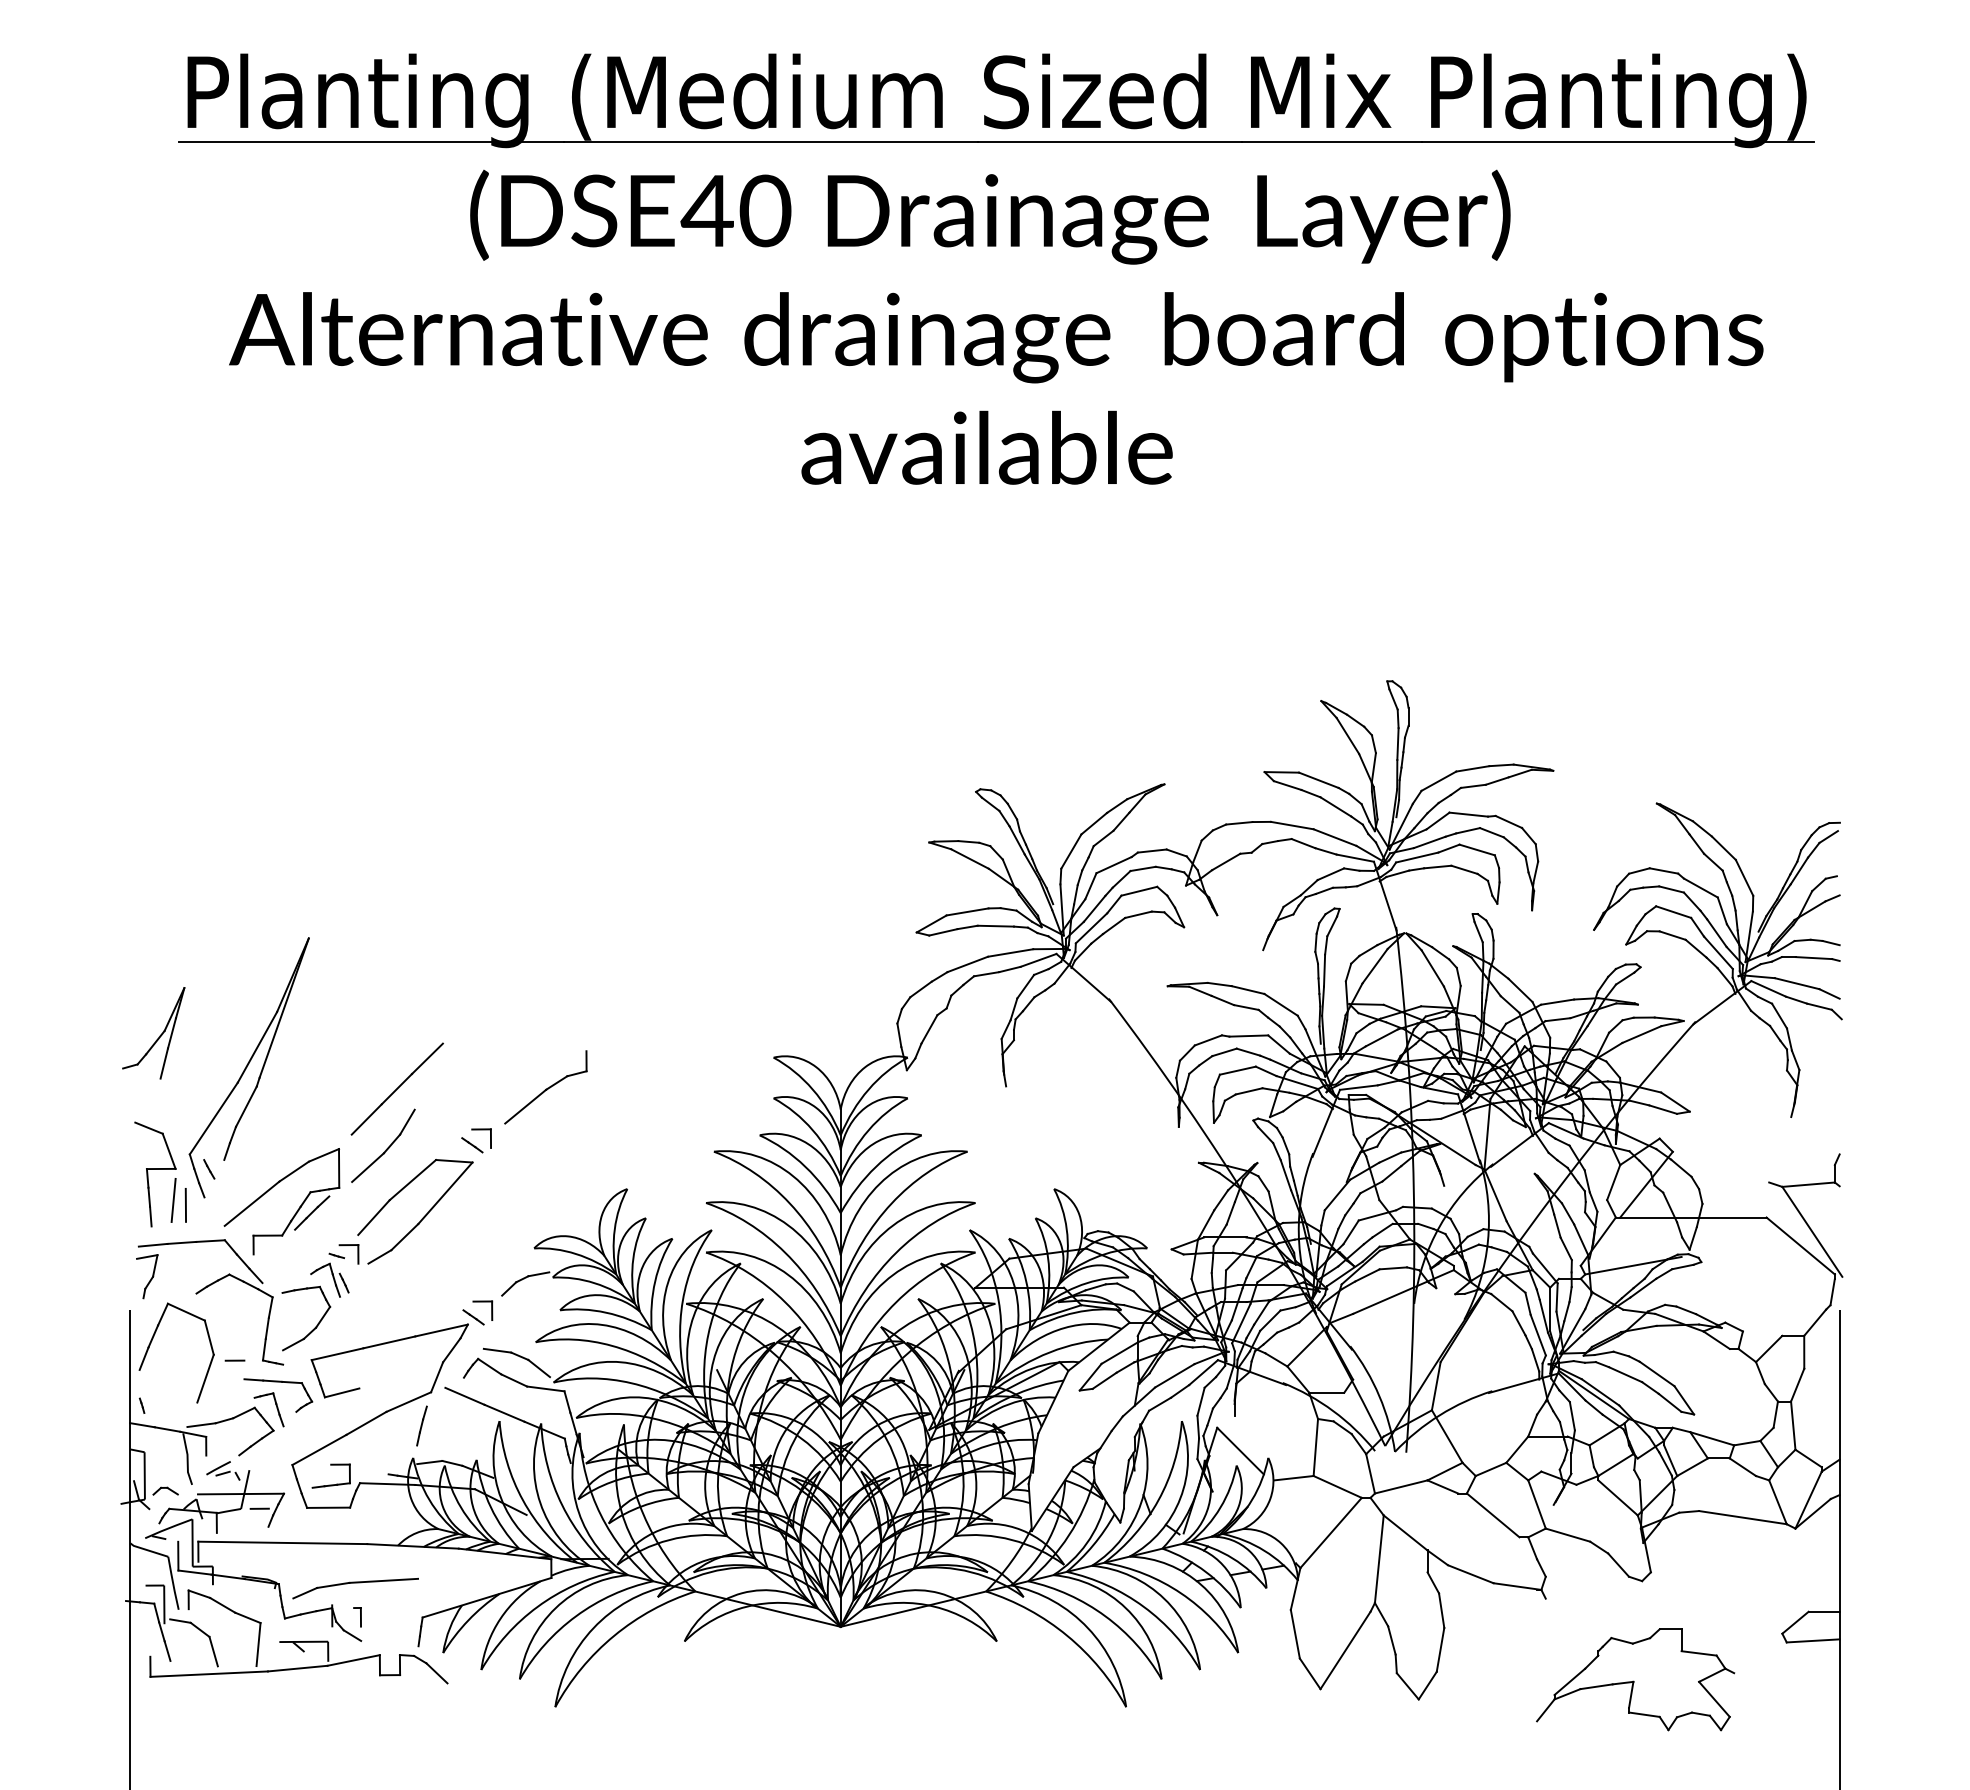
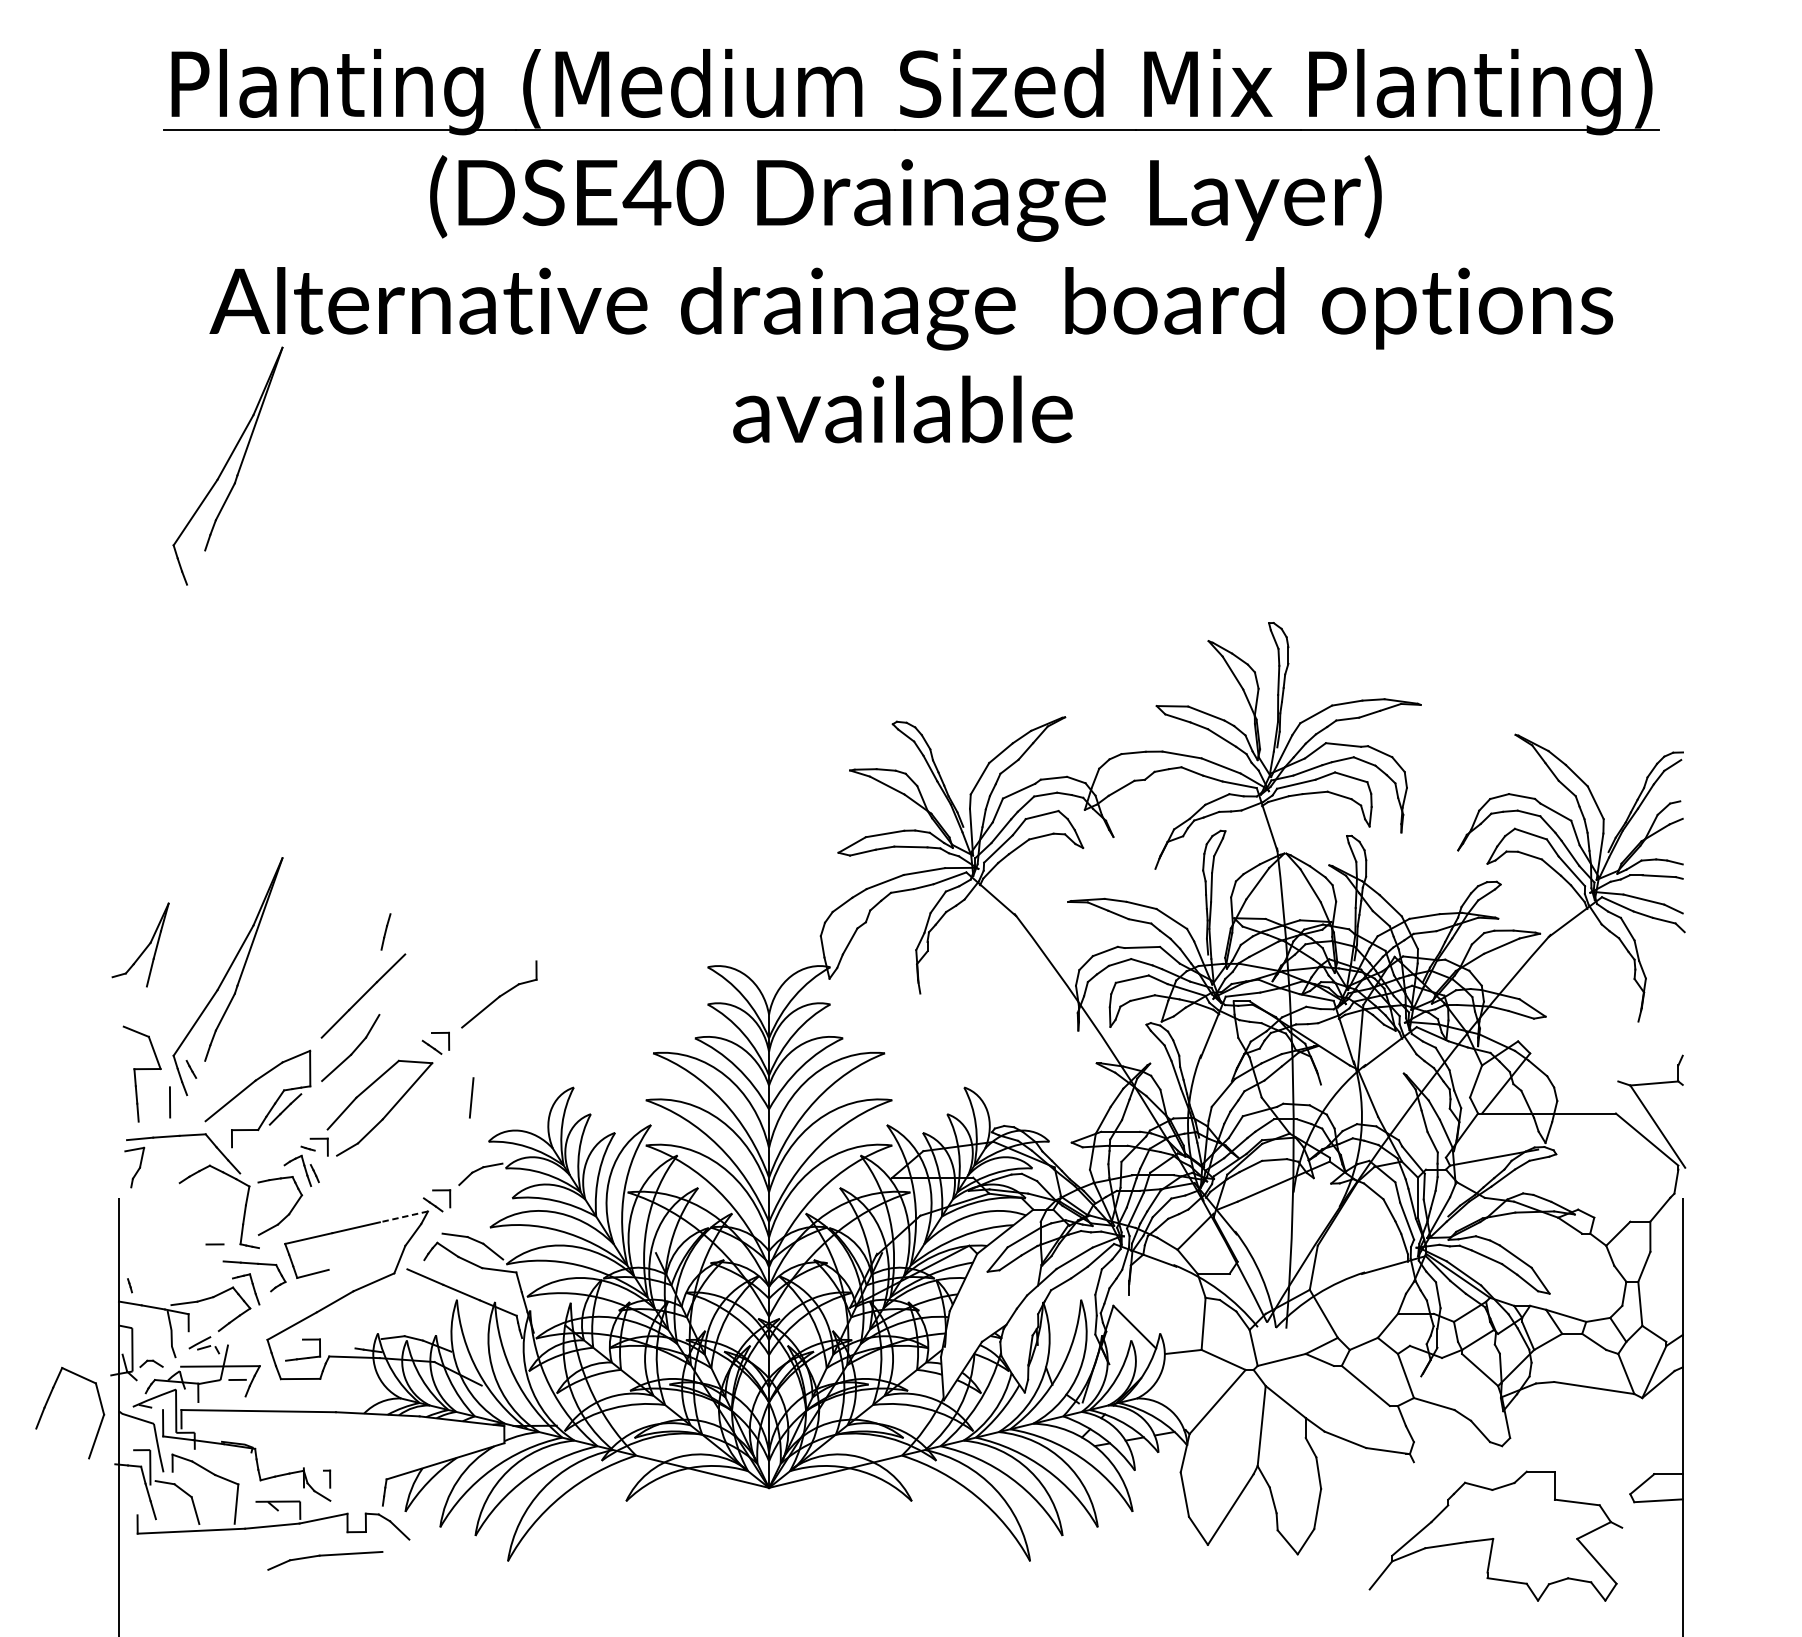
part: (248, 509) -> (227, 465), added
line: (173, 1200) -> (471, 1097), moved
line: (441, 1330) -> (403, 1216), solid -> dashed
part: (152, 1341) -> (48, 1402), moved
line: (421, 1425) -> (385, 931), moved
part: (355, 1588) -> (325, 1560), moved
part: (1635, 1679) -> (1496, 1536), size x1.4

